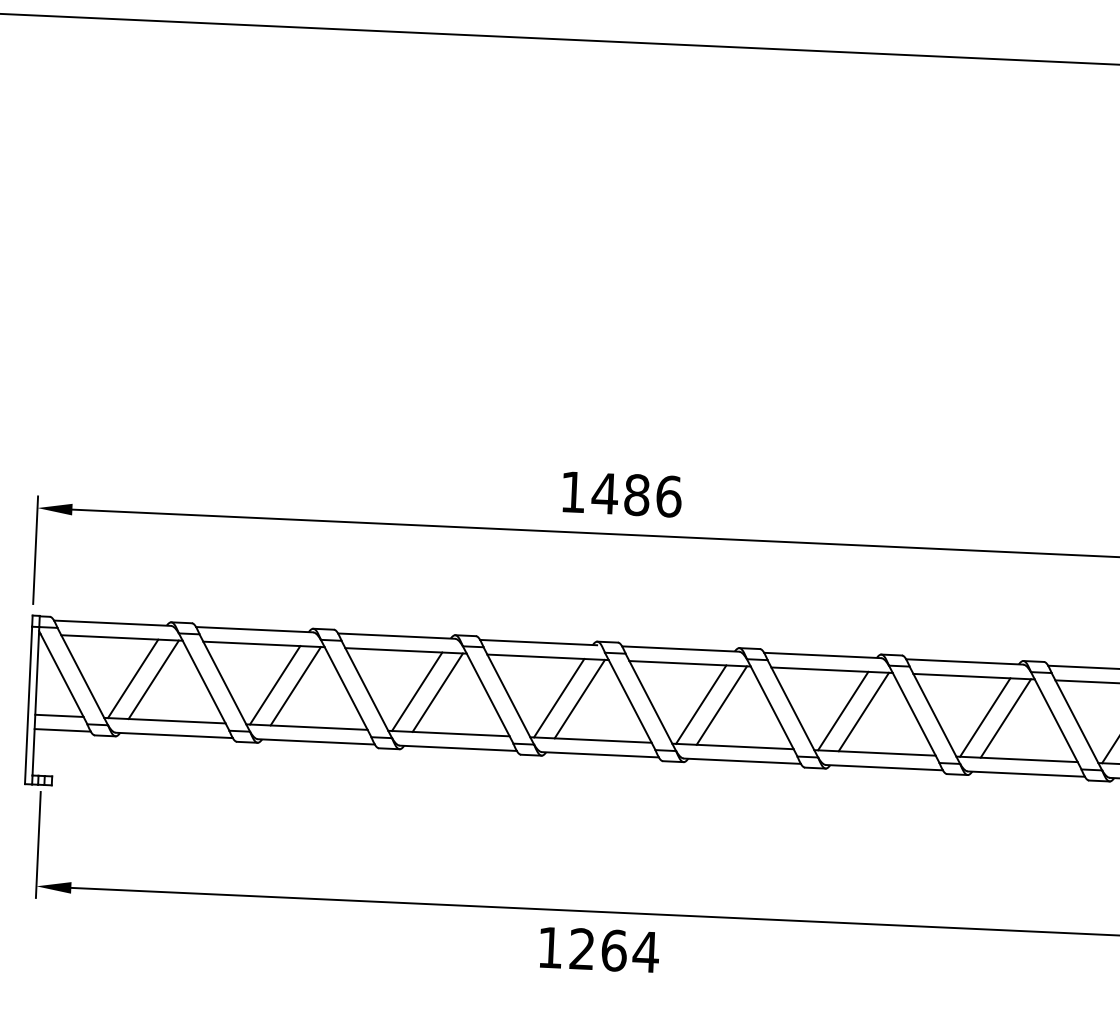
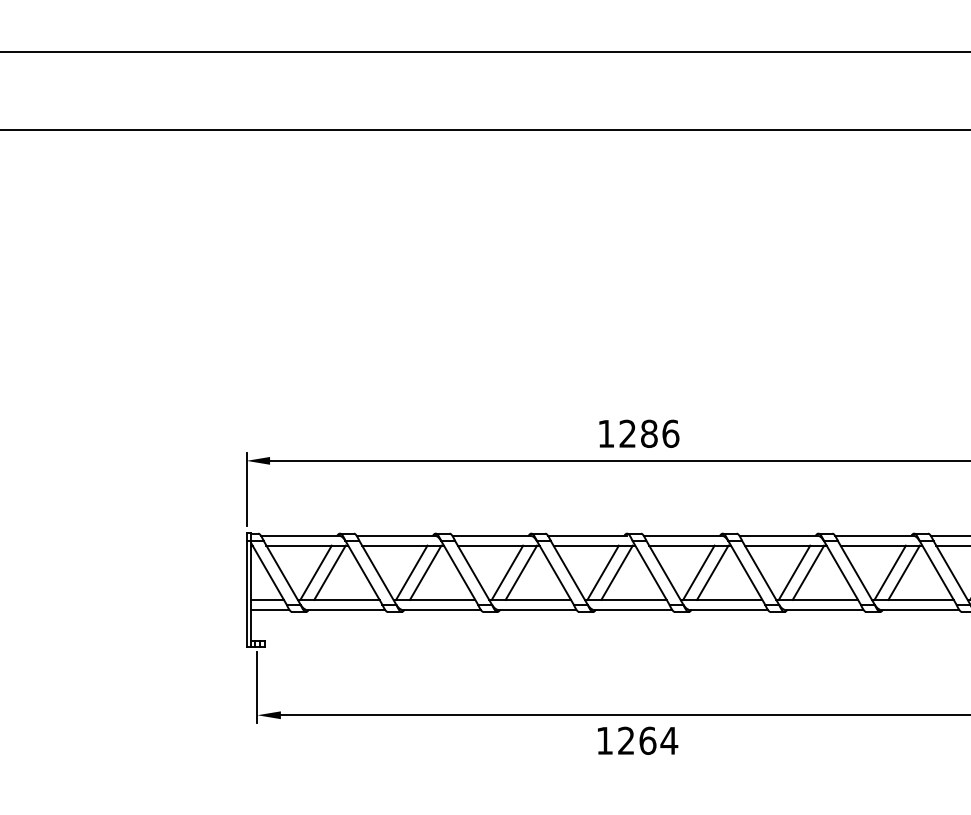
text: (604, 493) -> (627, 433), 1486 -> 1286

